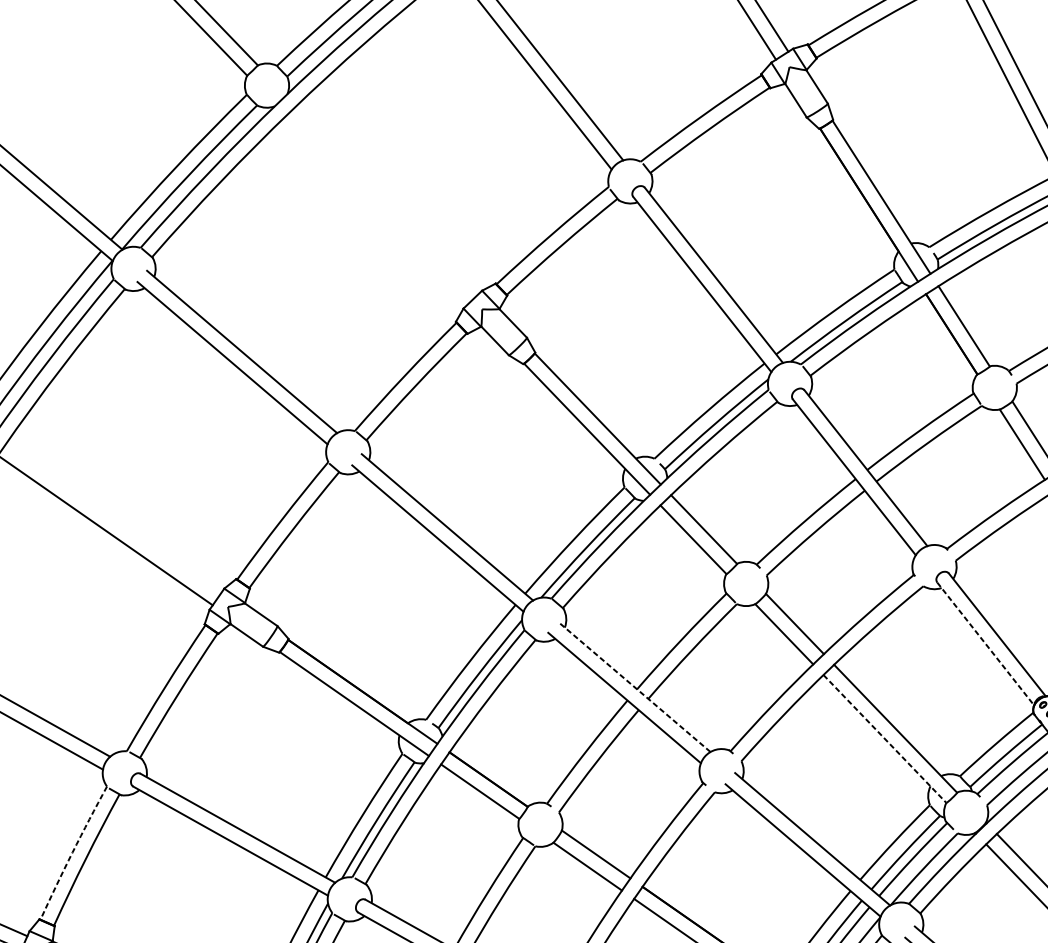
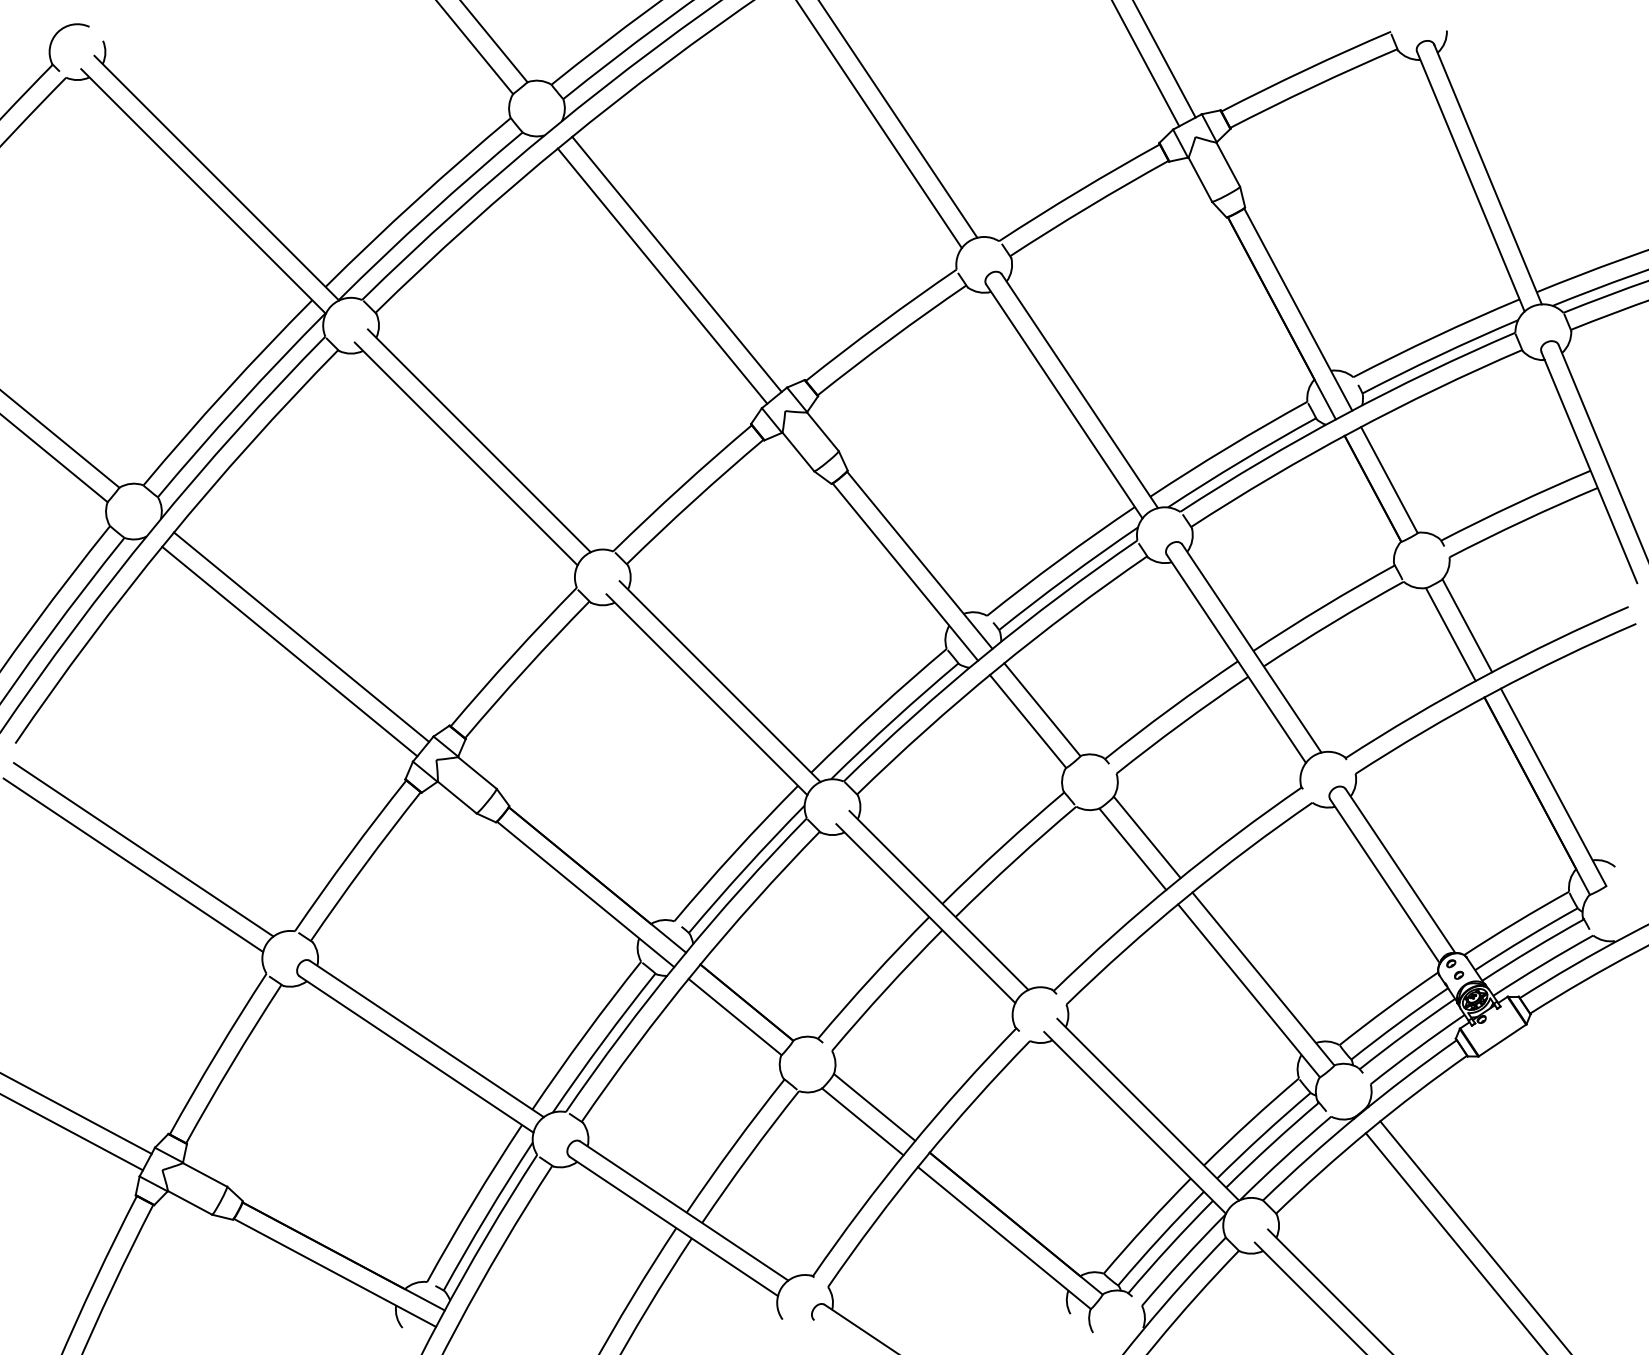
line: (387, 200) -> (676, 264), added
line: (376, 209) -> (662, 275), added
line: (113, 517) -> (301, 636), added
line: (986, 644) -> (1385, 881), dashed -> solid
line: (633, 686) -> (938, 900), dashed -> solid
line: (885, 738) -> (1249, 990), dashed -> solid
arc: (72, 852) -> (216, 1053), dashed -> solid

